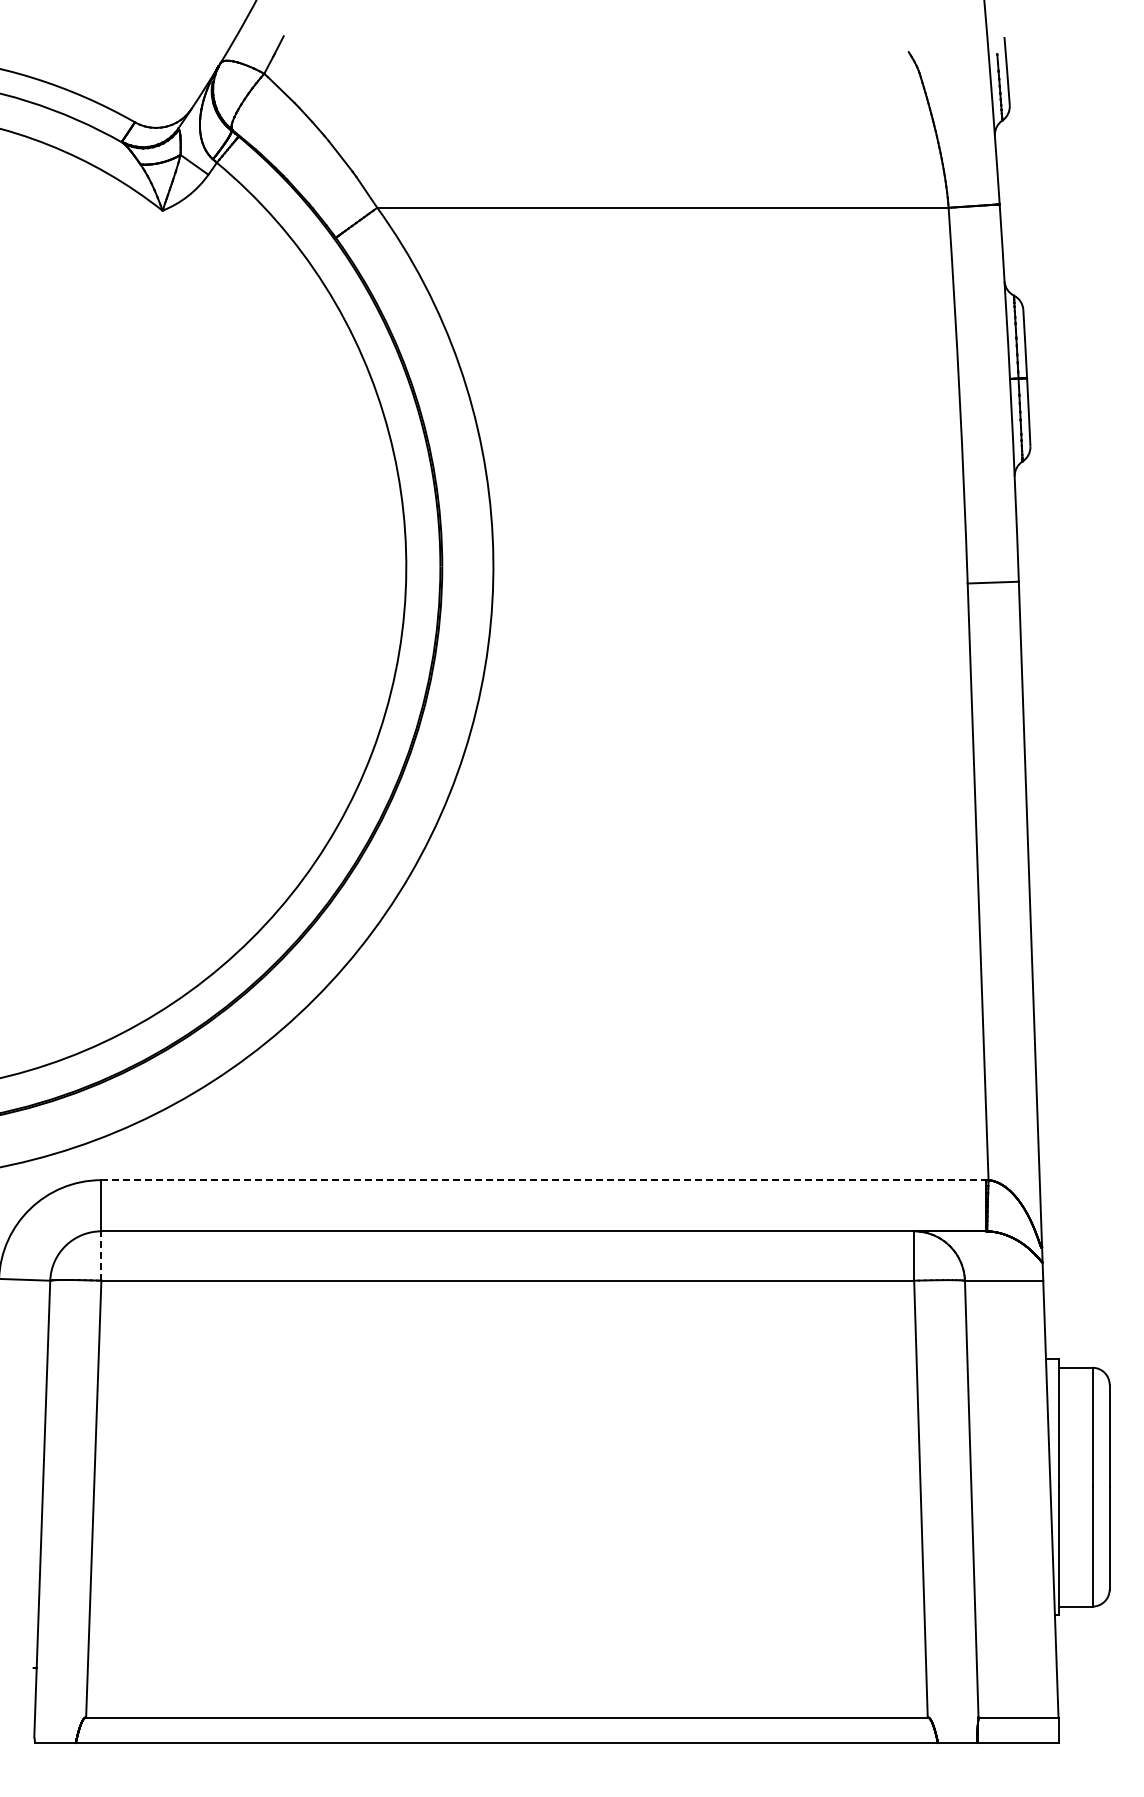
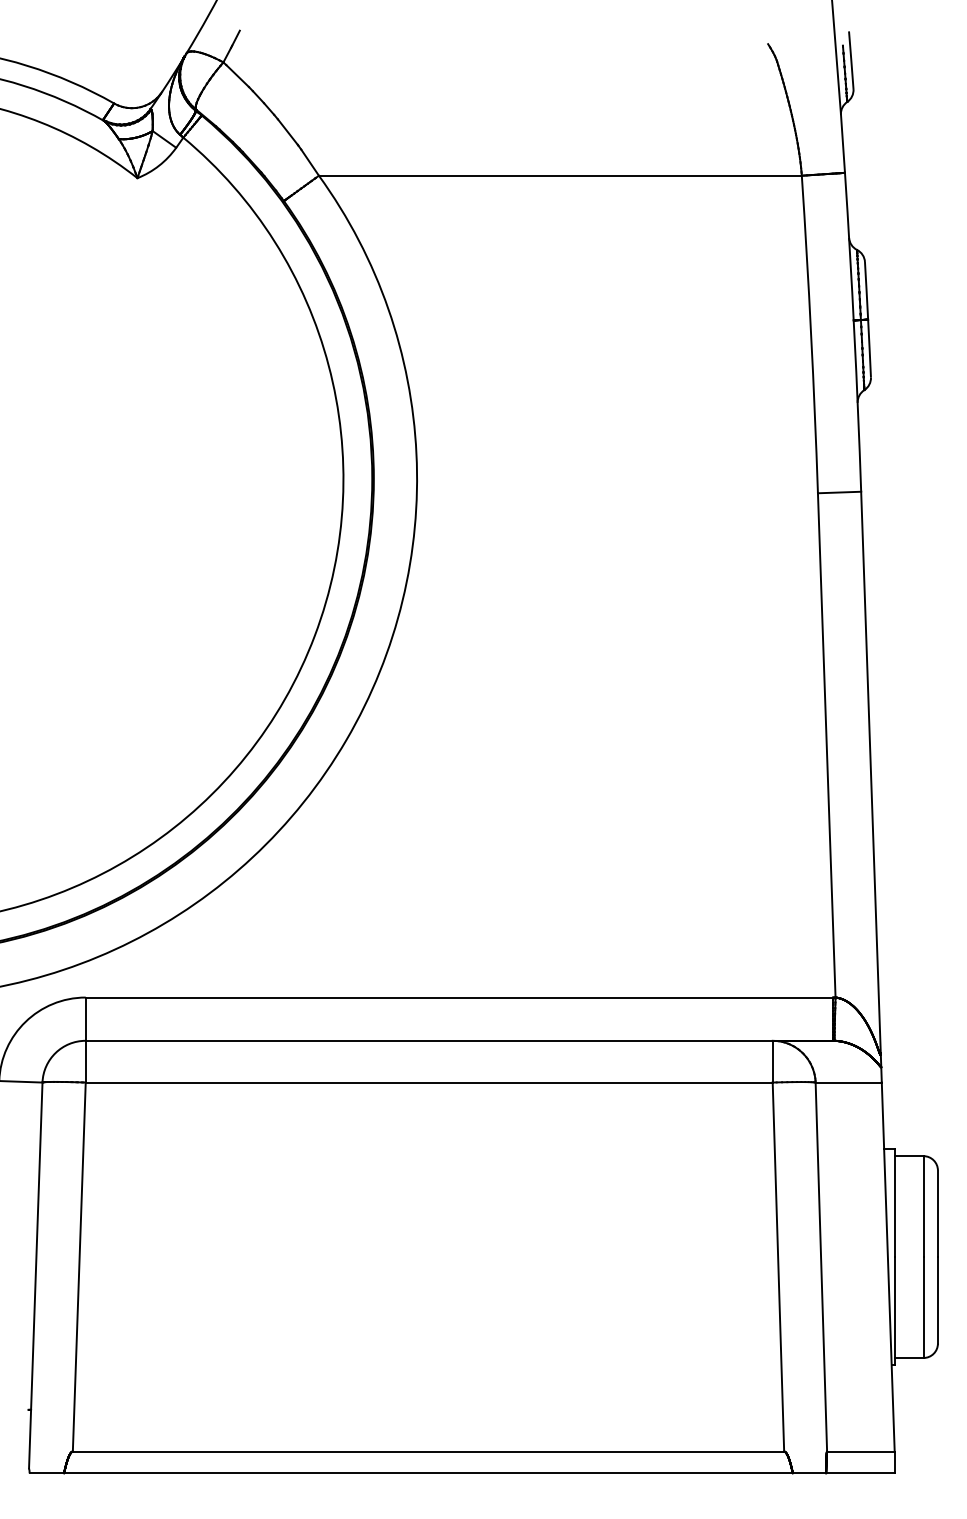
line: (544, 1180) -> (460, 997), dashed -> solid
line: (101, 1256) -> (85, 1062), dashed -> solid

